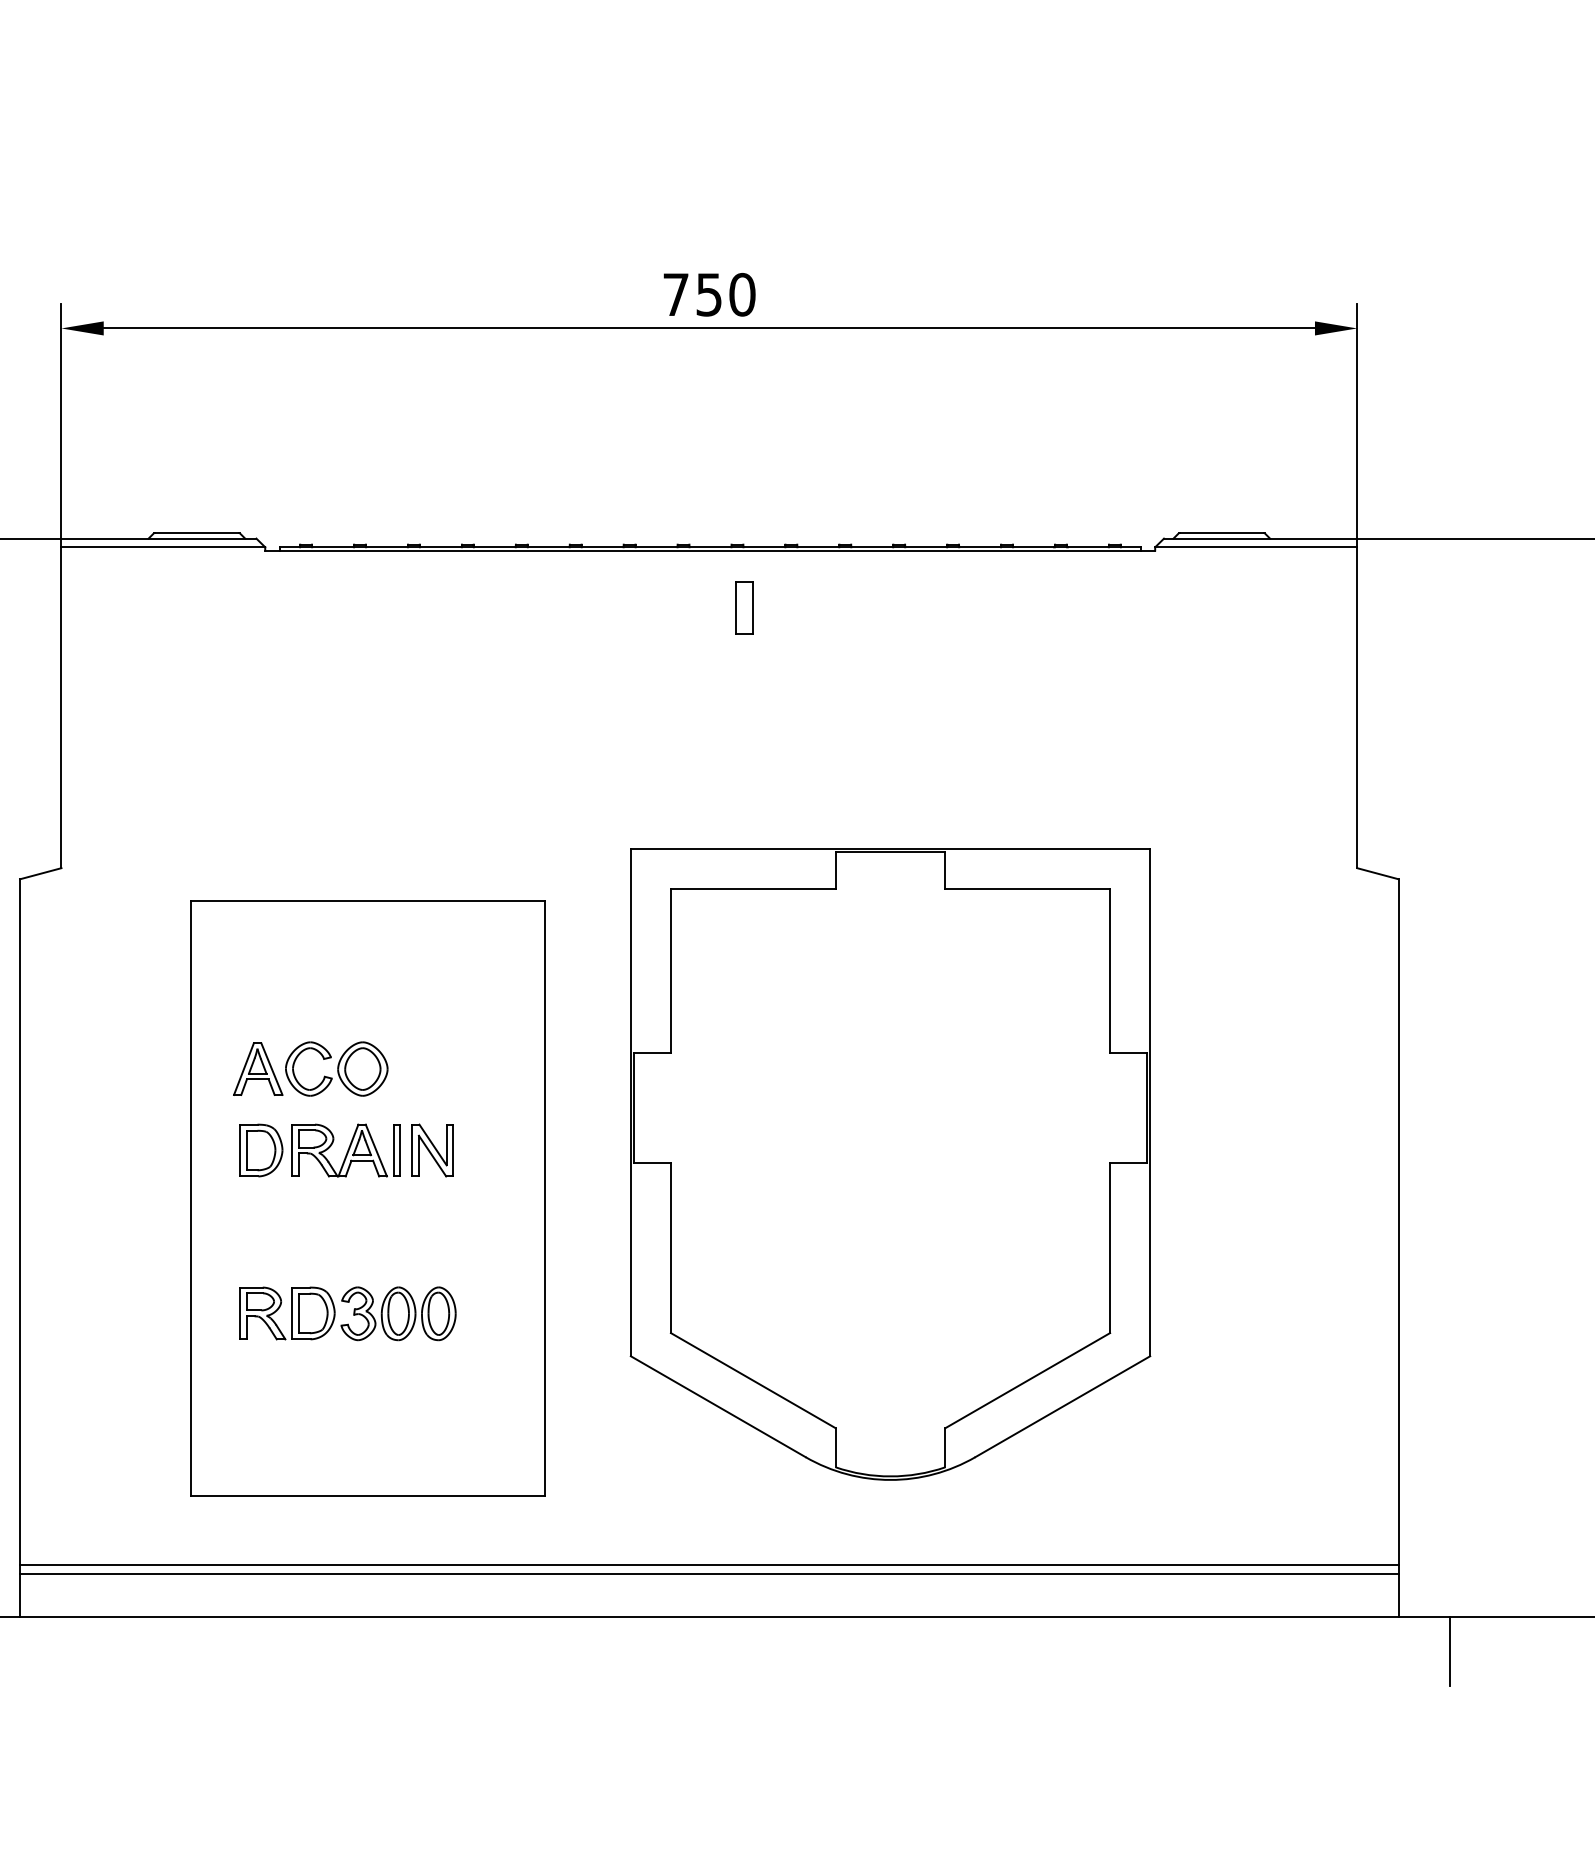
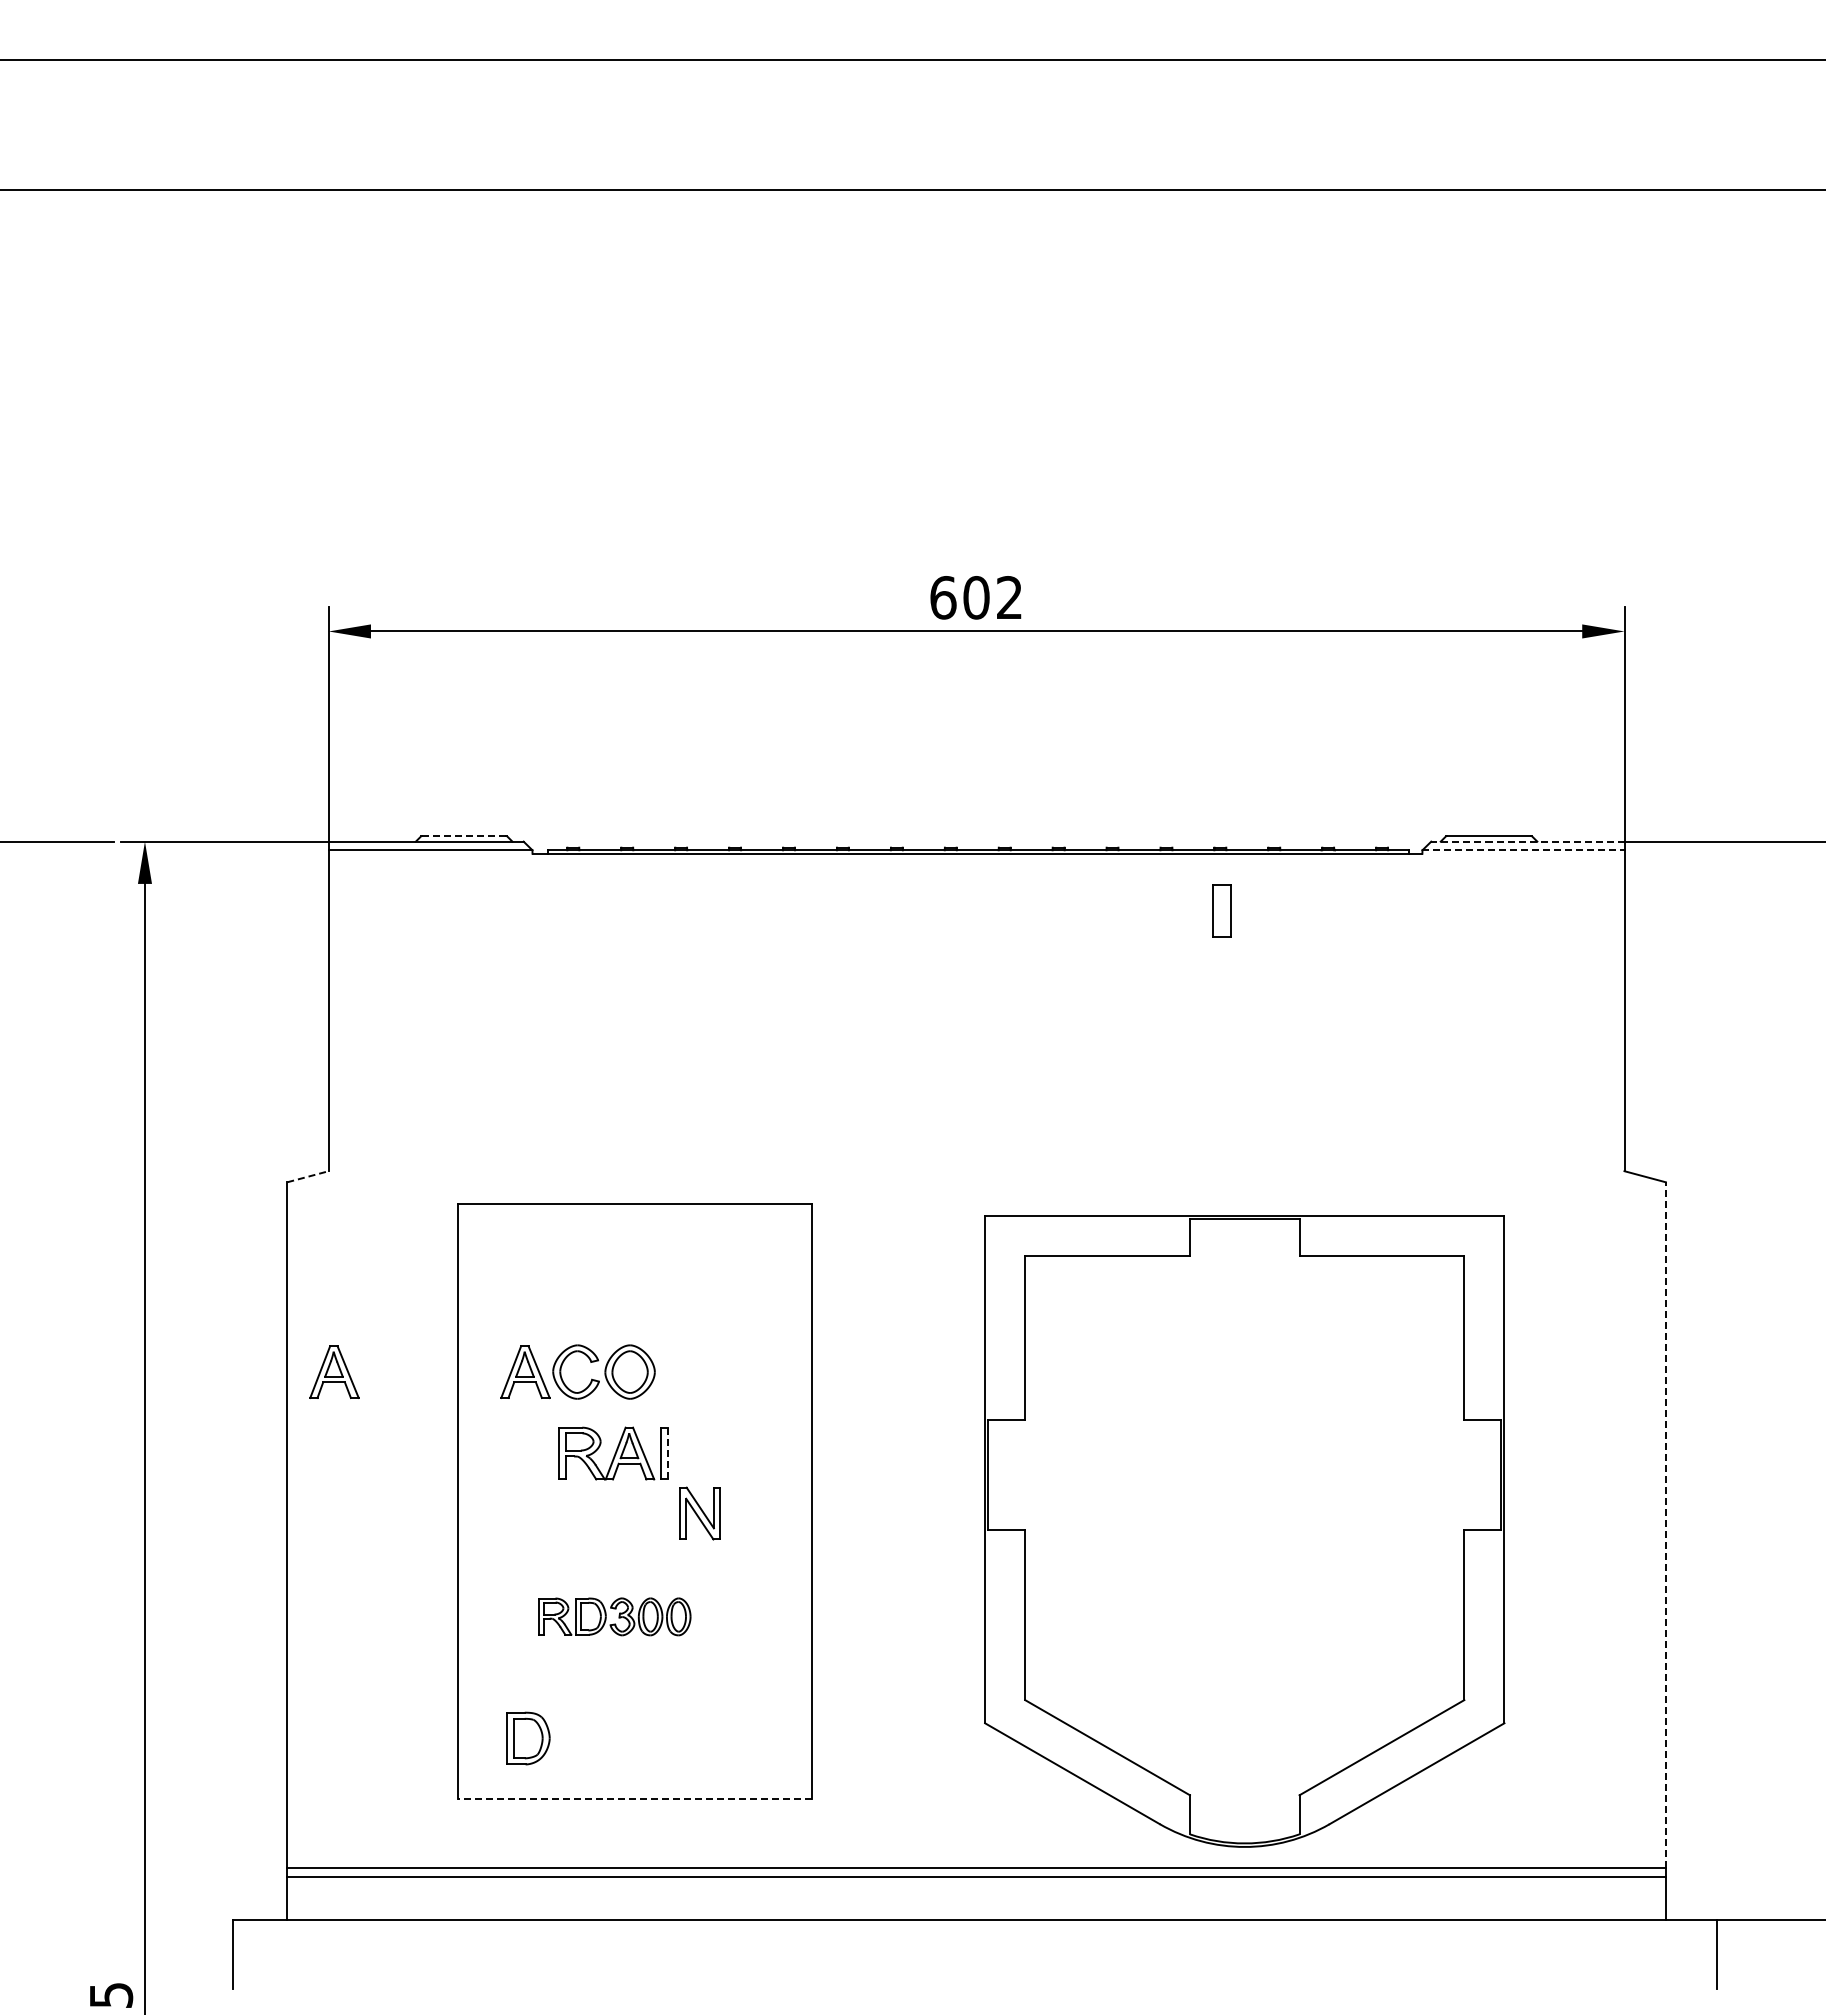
text: (709, 294) -> (976, 597), 750 -> 602
line: (197, 533) -> (464, 836), solid -> dashed
line: (1260, 538) -> (1527, 841), solid -> dashed
line: (1256, 547) -> (1523, 850), solid -> dashed
part: (744, 607) -> (1221, 910), moved
line: (41, 873) -> (308, 1176), solid -> dashed
part: (67, 1068) -> (334, 1371), added
part: (261, 1150) -> (528, 1738), moved
line: (400, 1150) -> (667, 1453), solid -> dashed
part: (432, 1150) -> (699, 1513), moved
part: (890, 1164) -> (1244, 1531), moved
line: (1398, 1222) -> (1665, 1525), solid -> dashed
part: (347, 1313) -> (614, 1616), size x0.7
line: (367, 1496) -> (634, 1799), solid -> dashed

